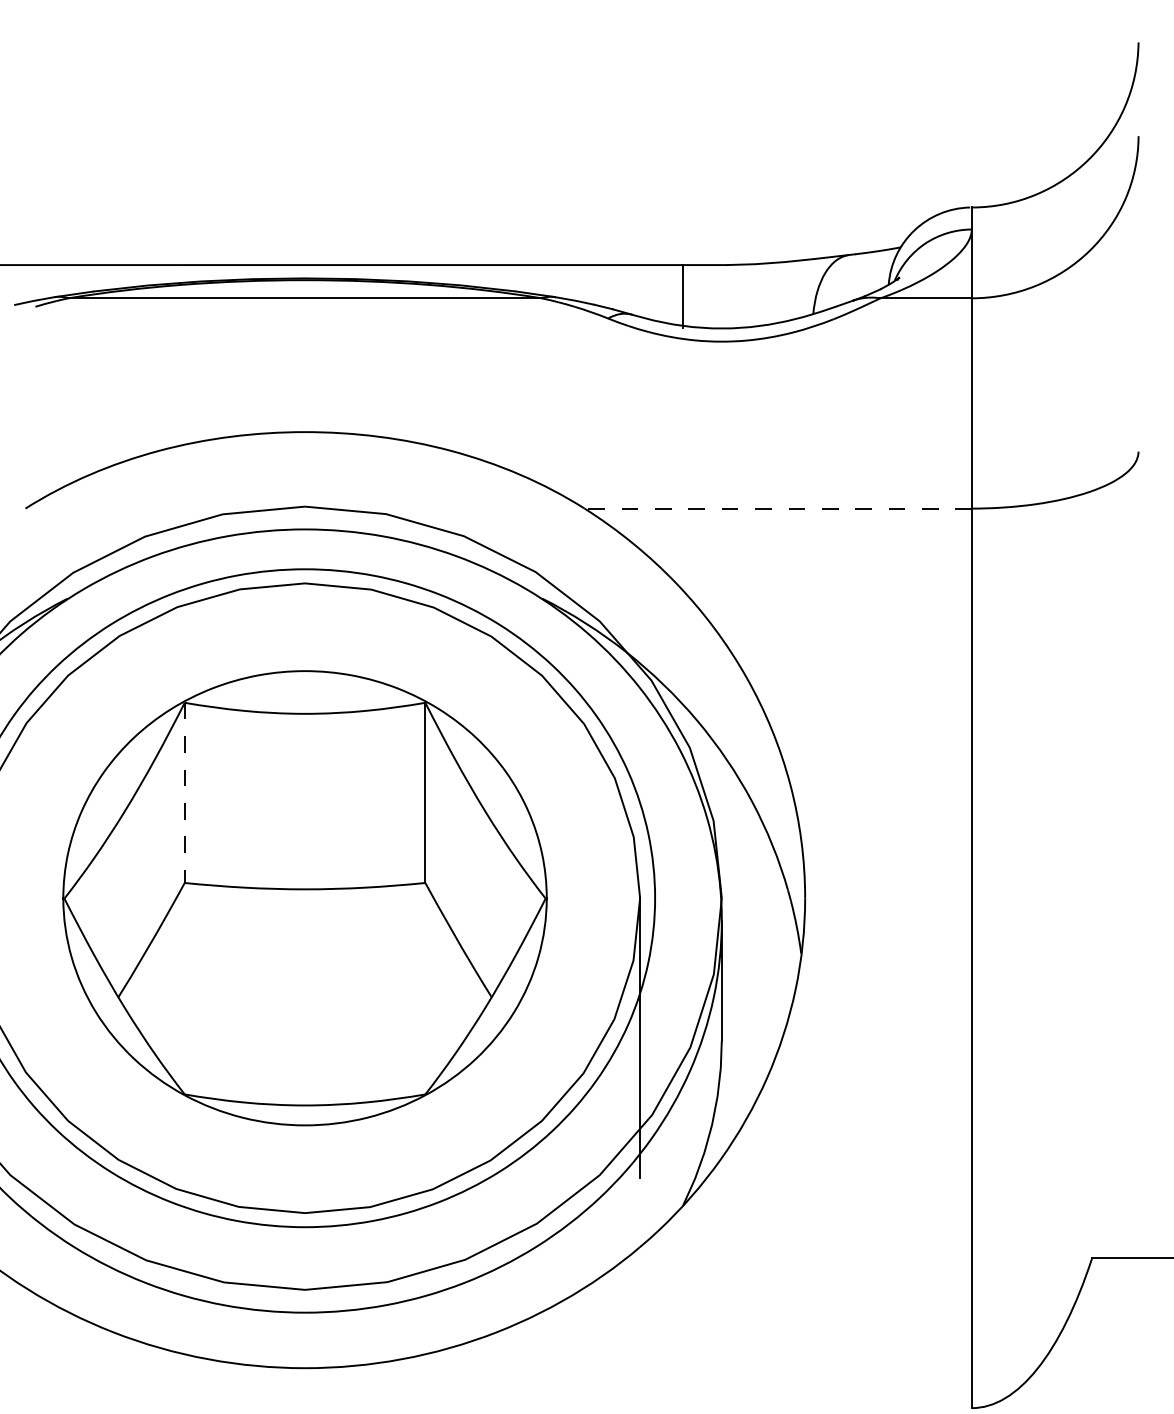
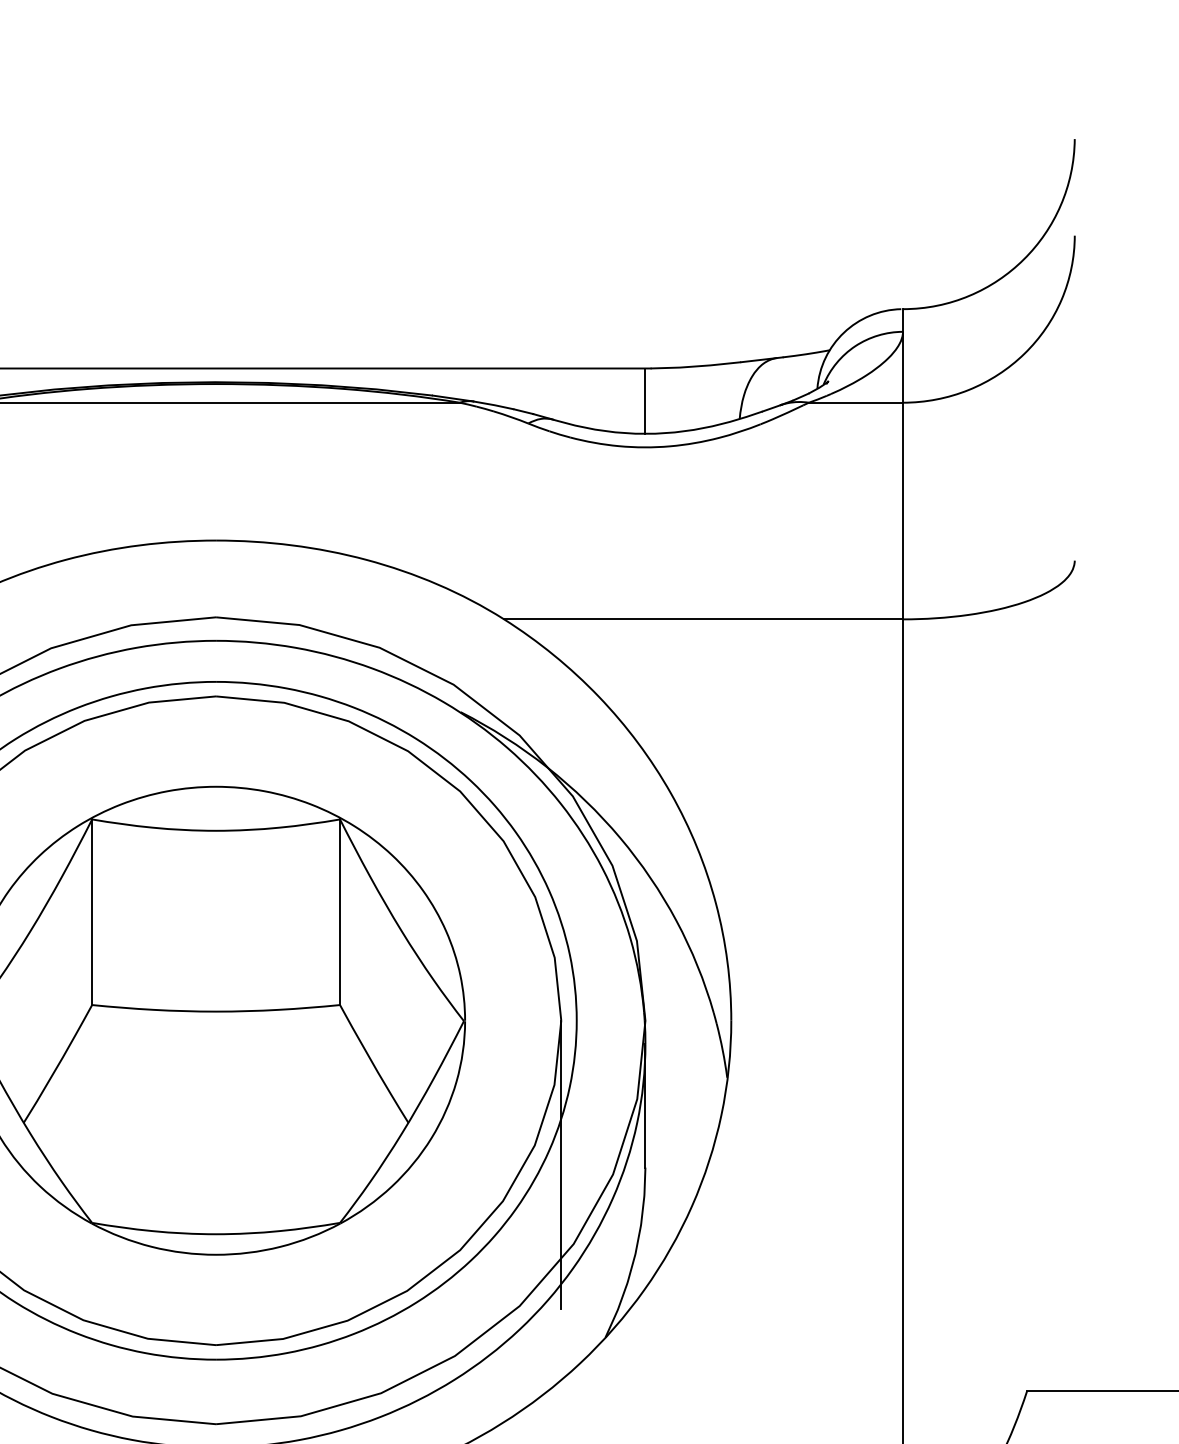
line: (682, 296) -> (645, 400), moved
line: (778, 508) -> (703, 619), dashed -> solid
line: (184, 793) -> (91, 912), dashed -> solid

